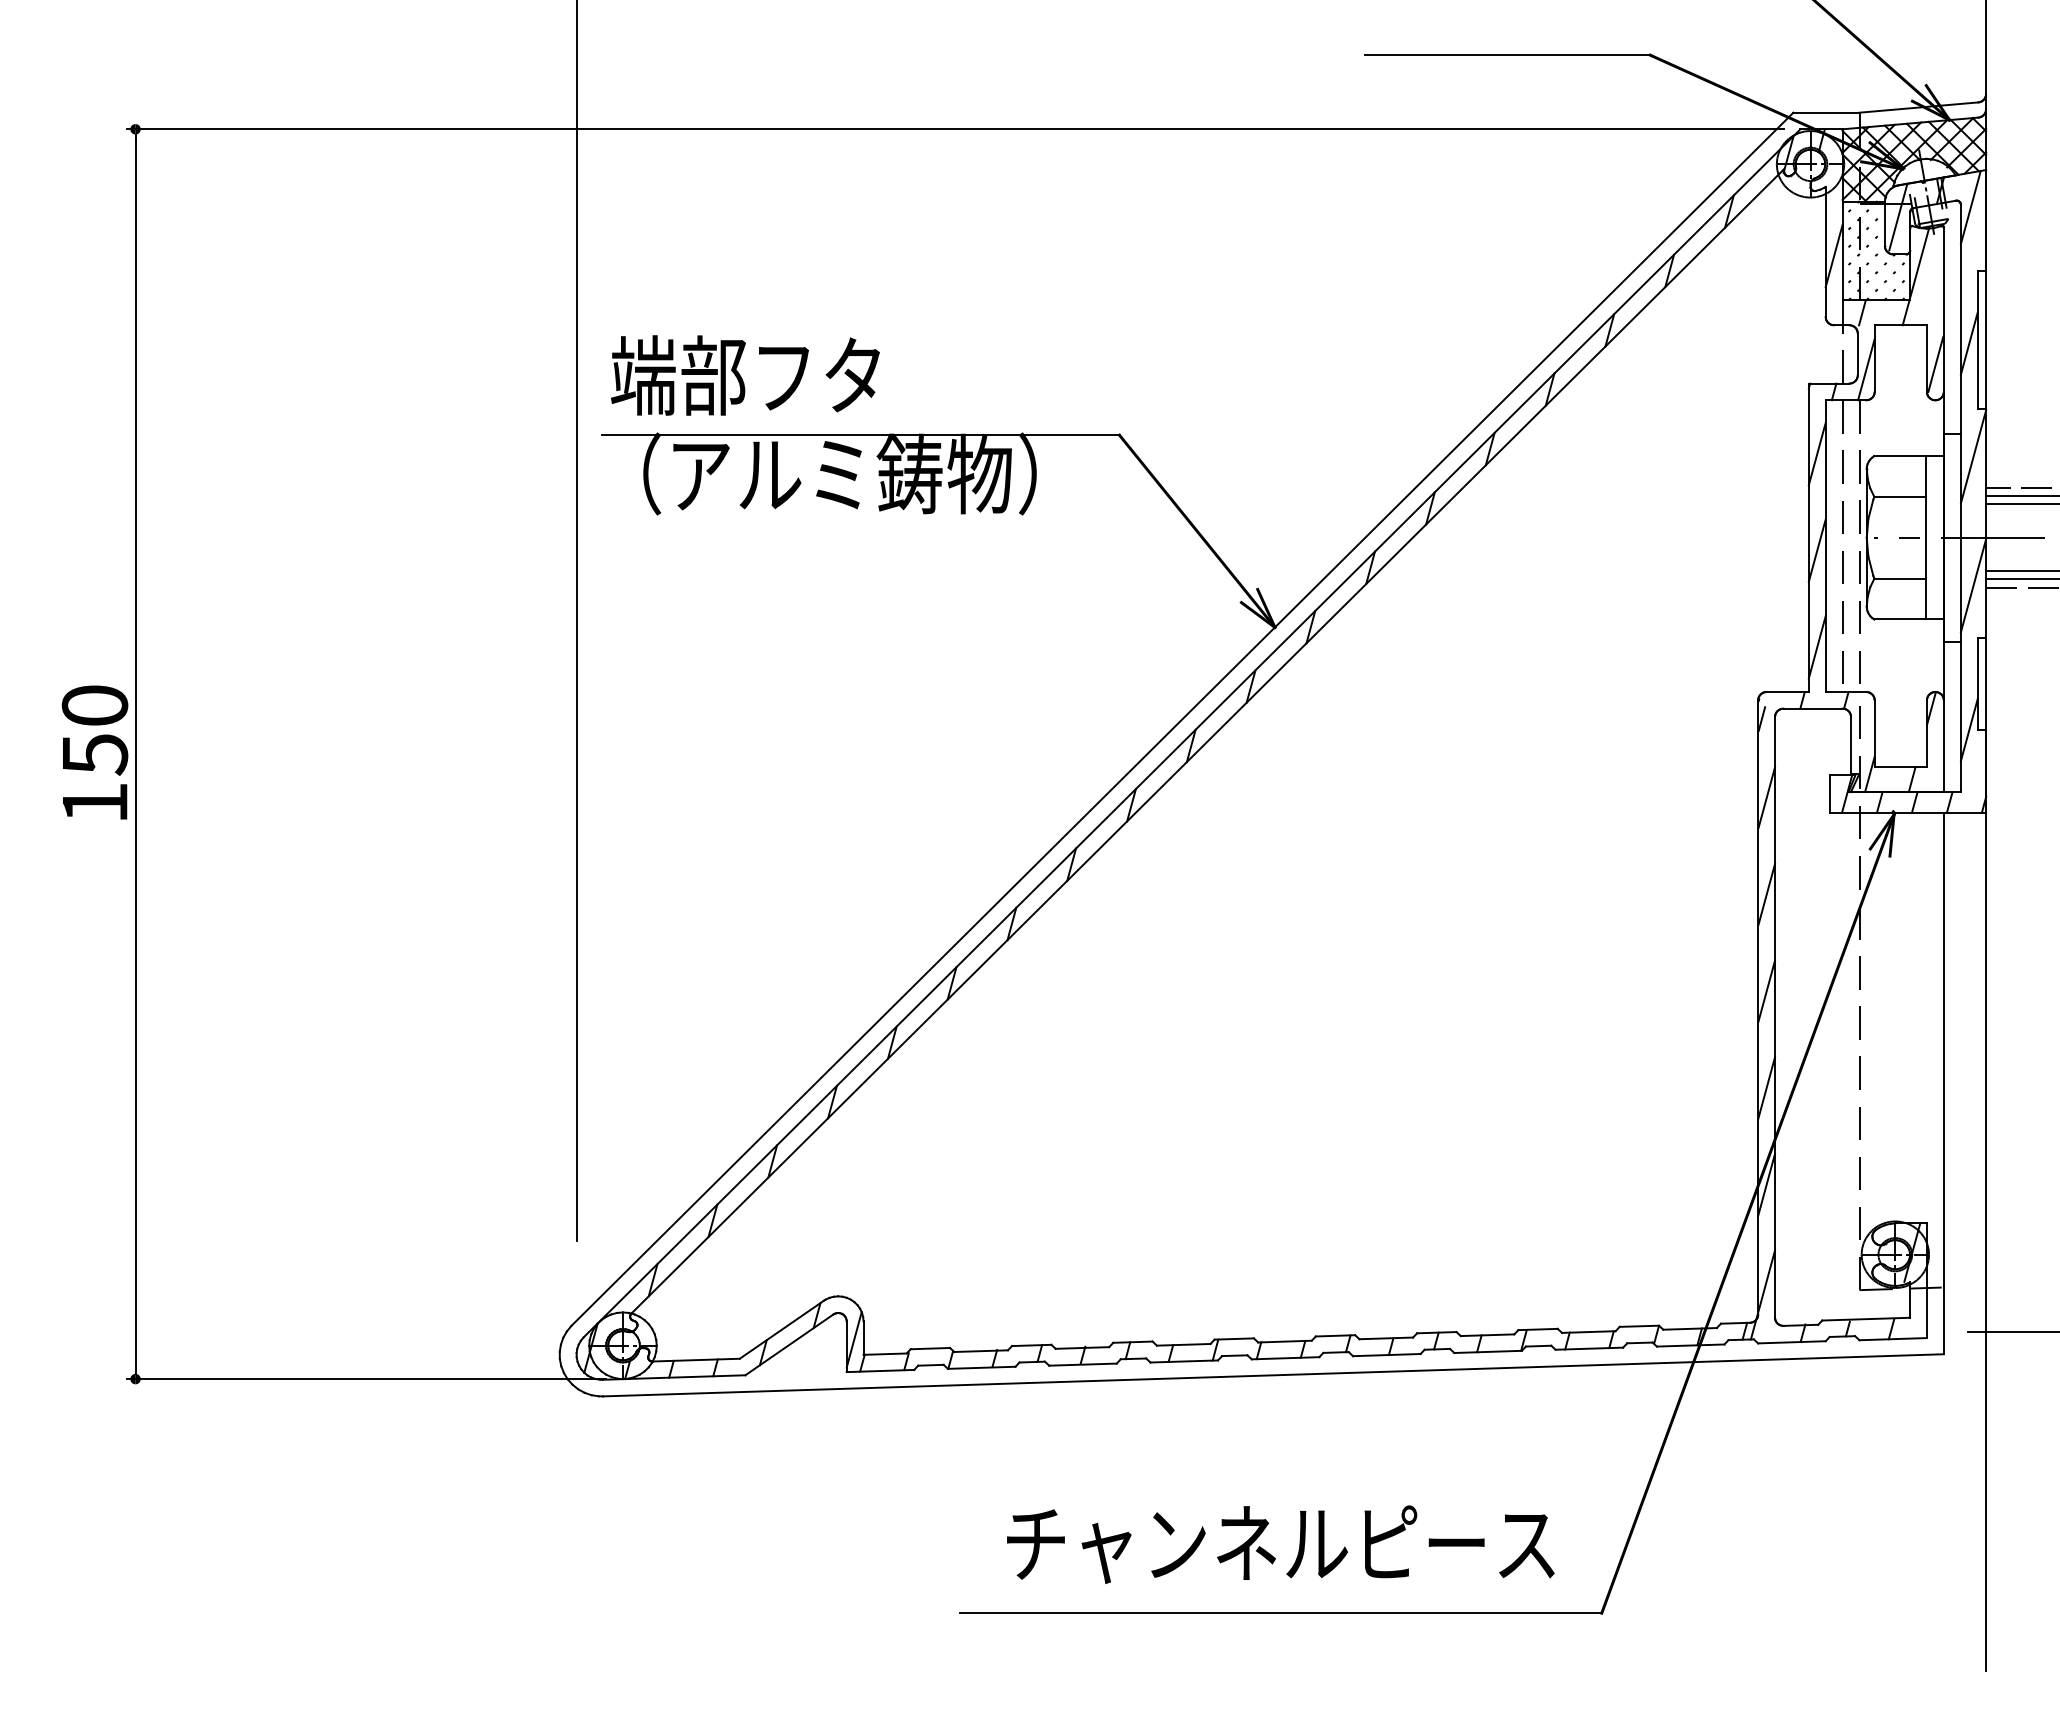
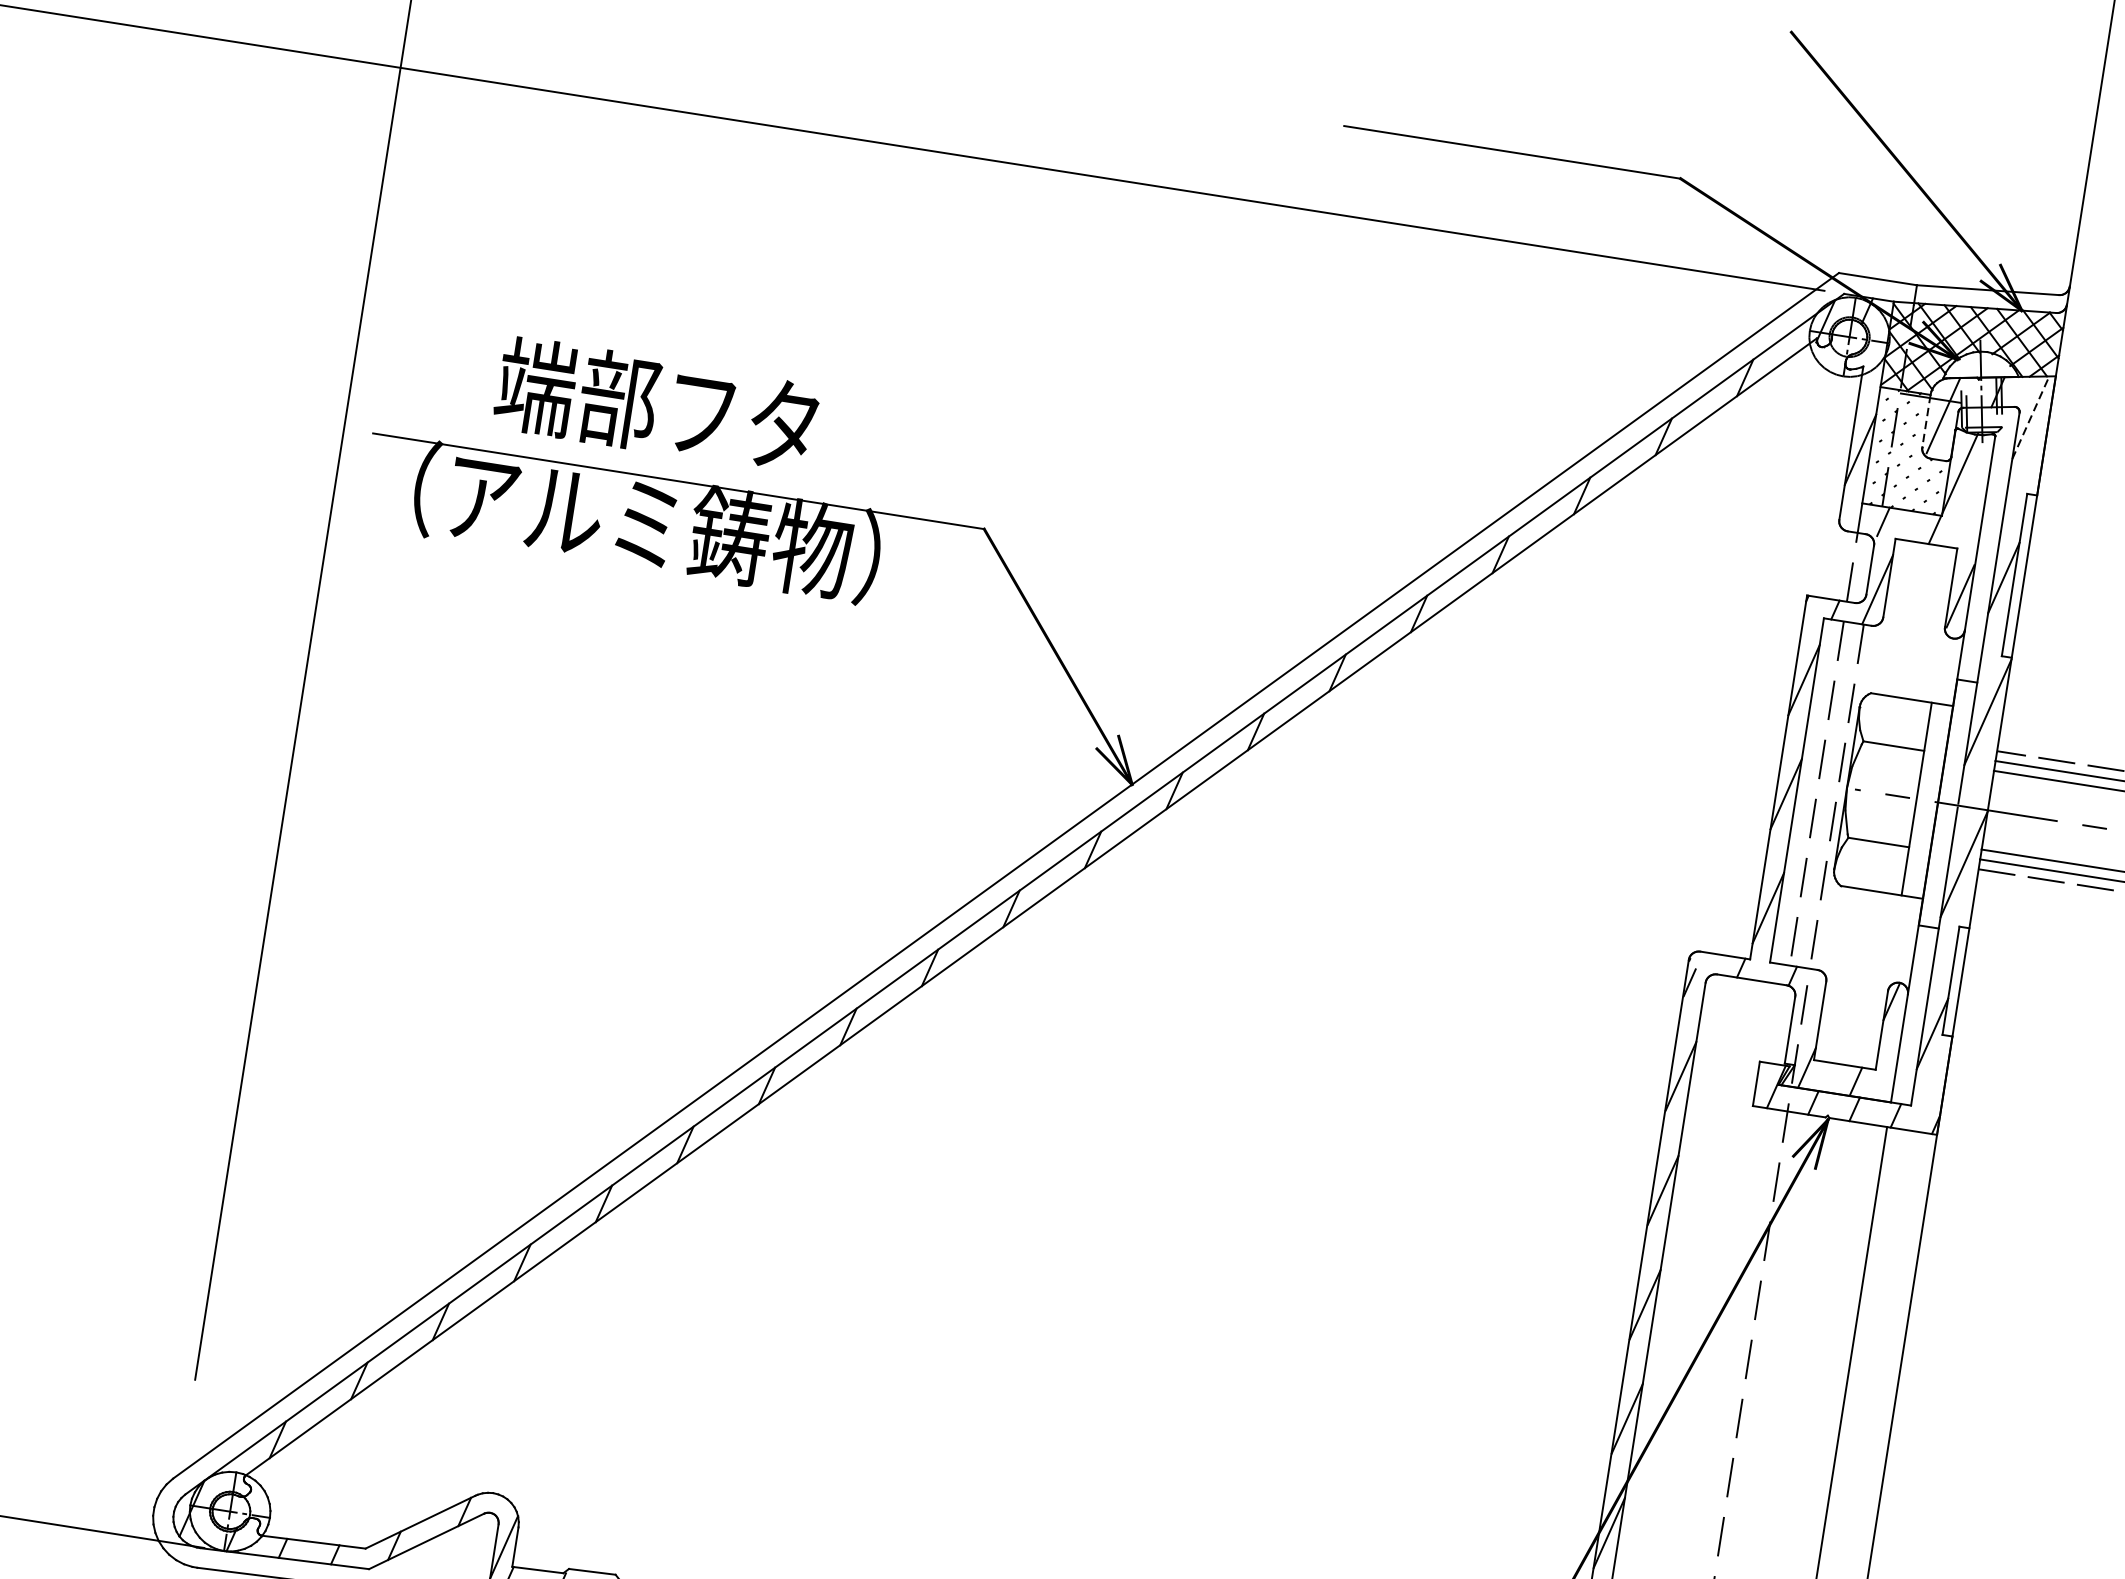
line: (1970, 207) -> (2030, 417), solid -> dashed
line: (1884, 224) -> (1925, 421), solid -> dashed
text: (745, 375) -> (656, 405), moved

